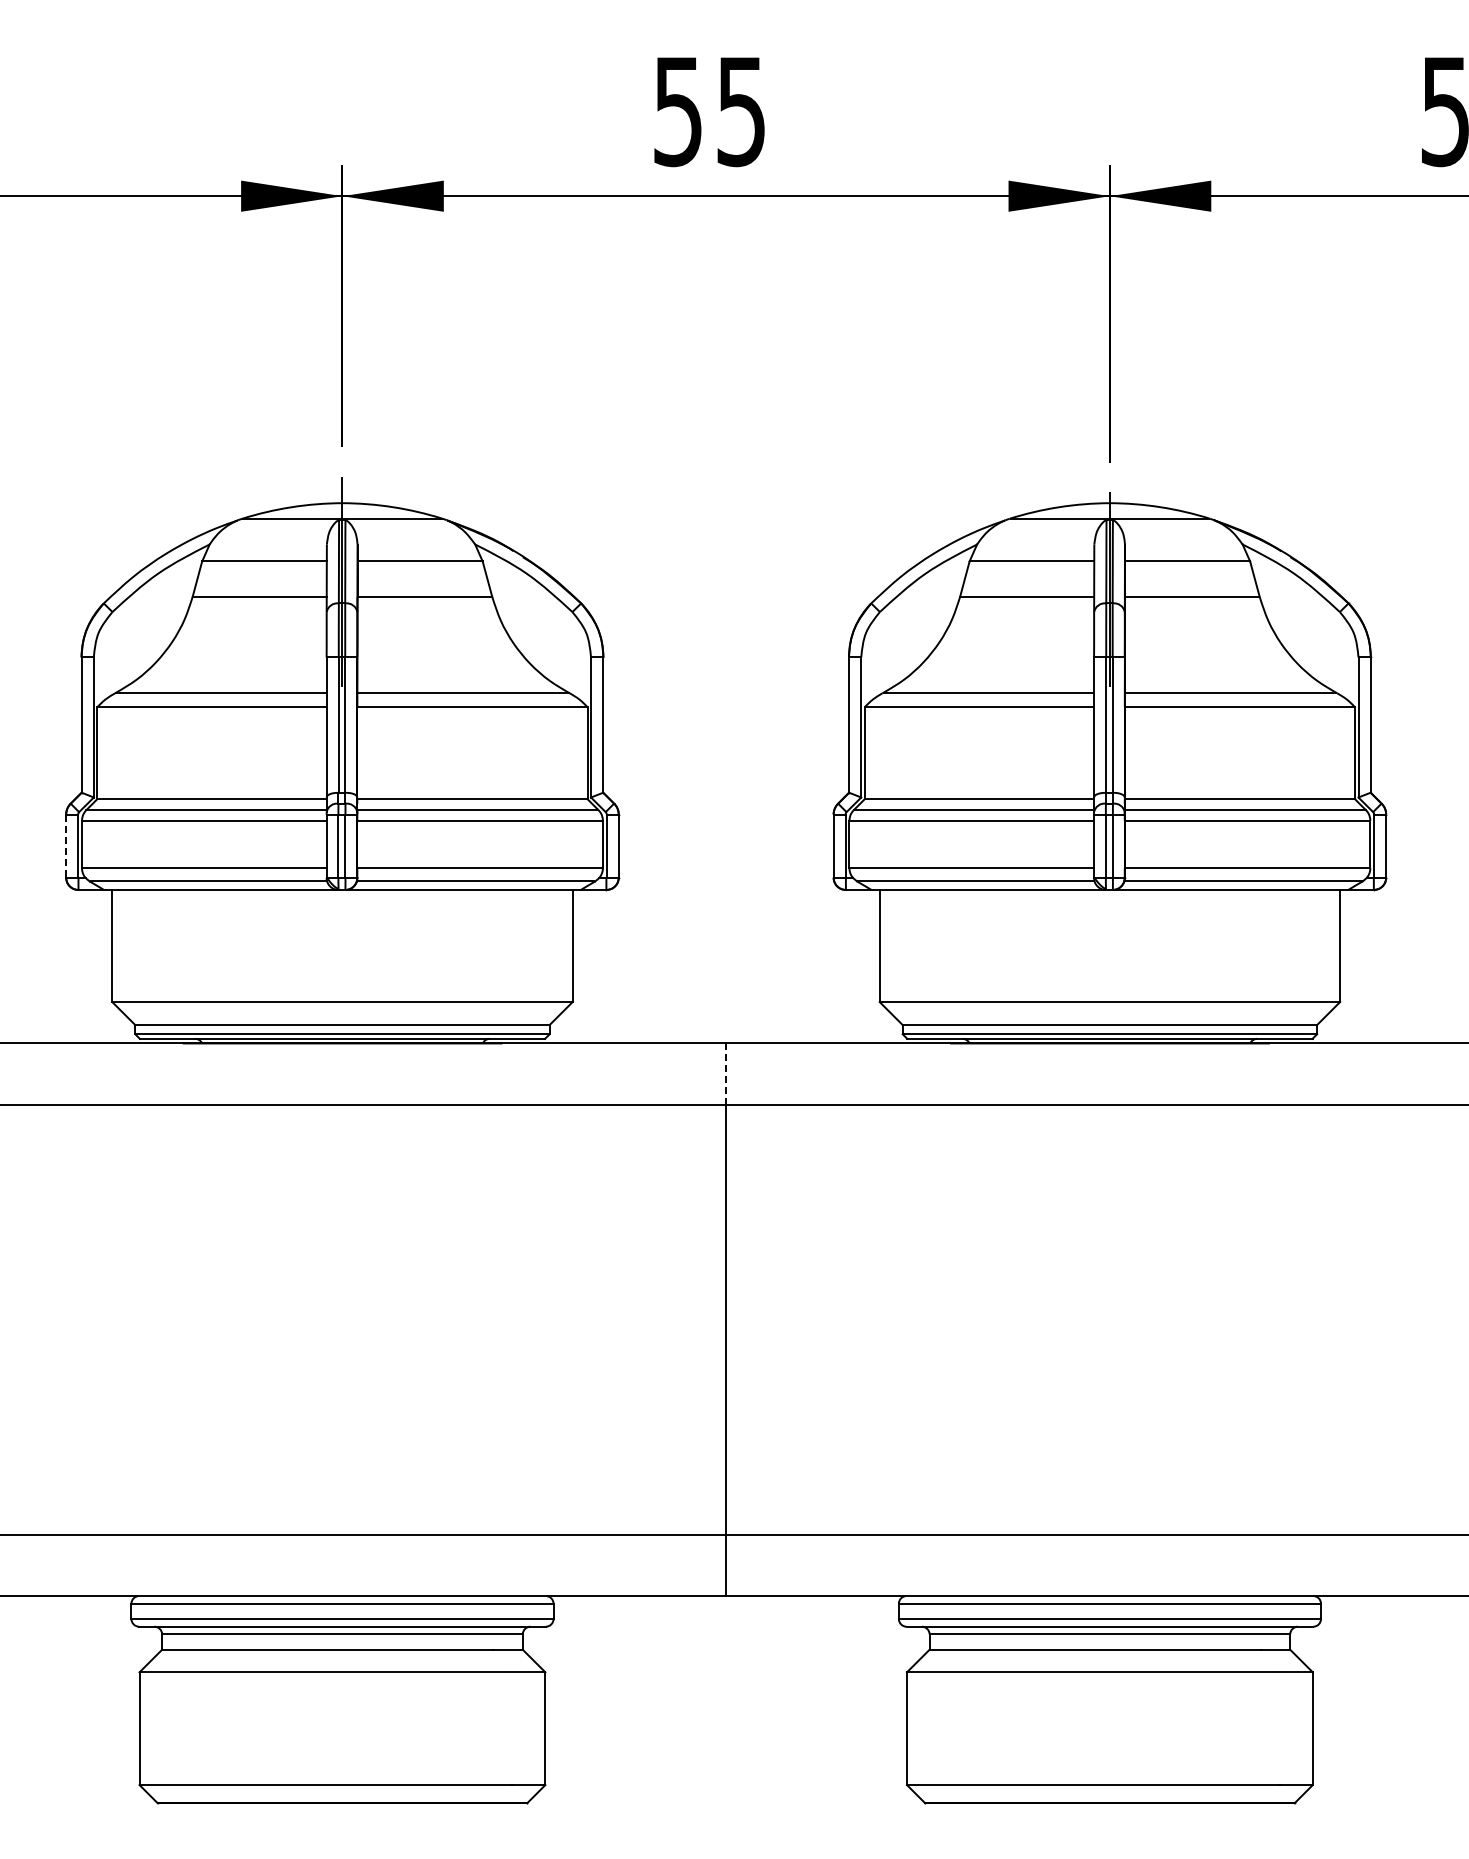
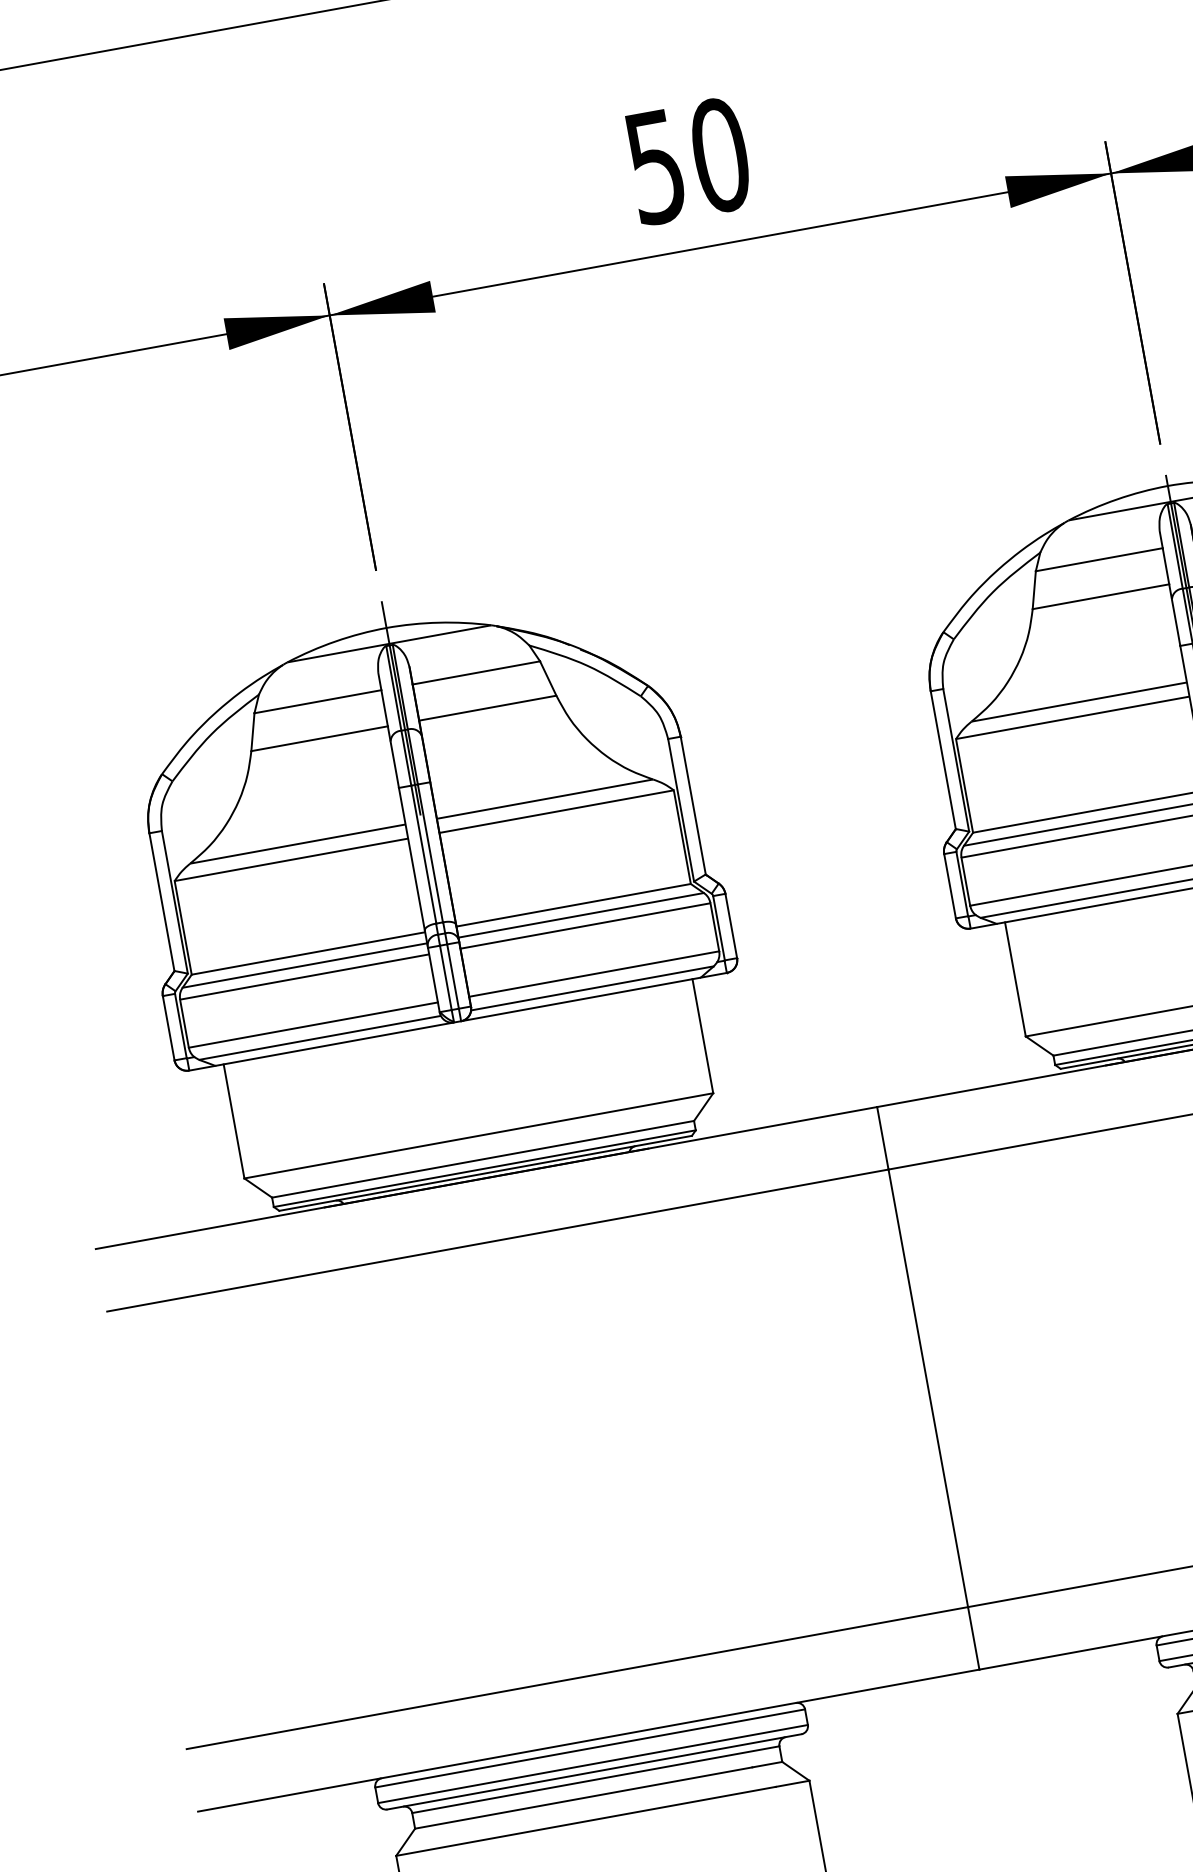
text: (741, 111) -> (720, 155), 55 -> 50
line: (66, 846) -> (169, 1028), dashed -> solid
line: (726, 1074) -> (883, 1138), dashed -> solid

